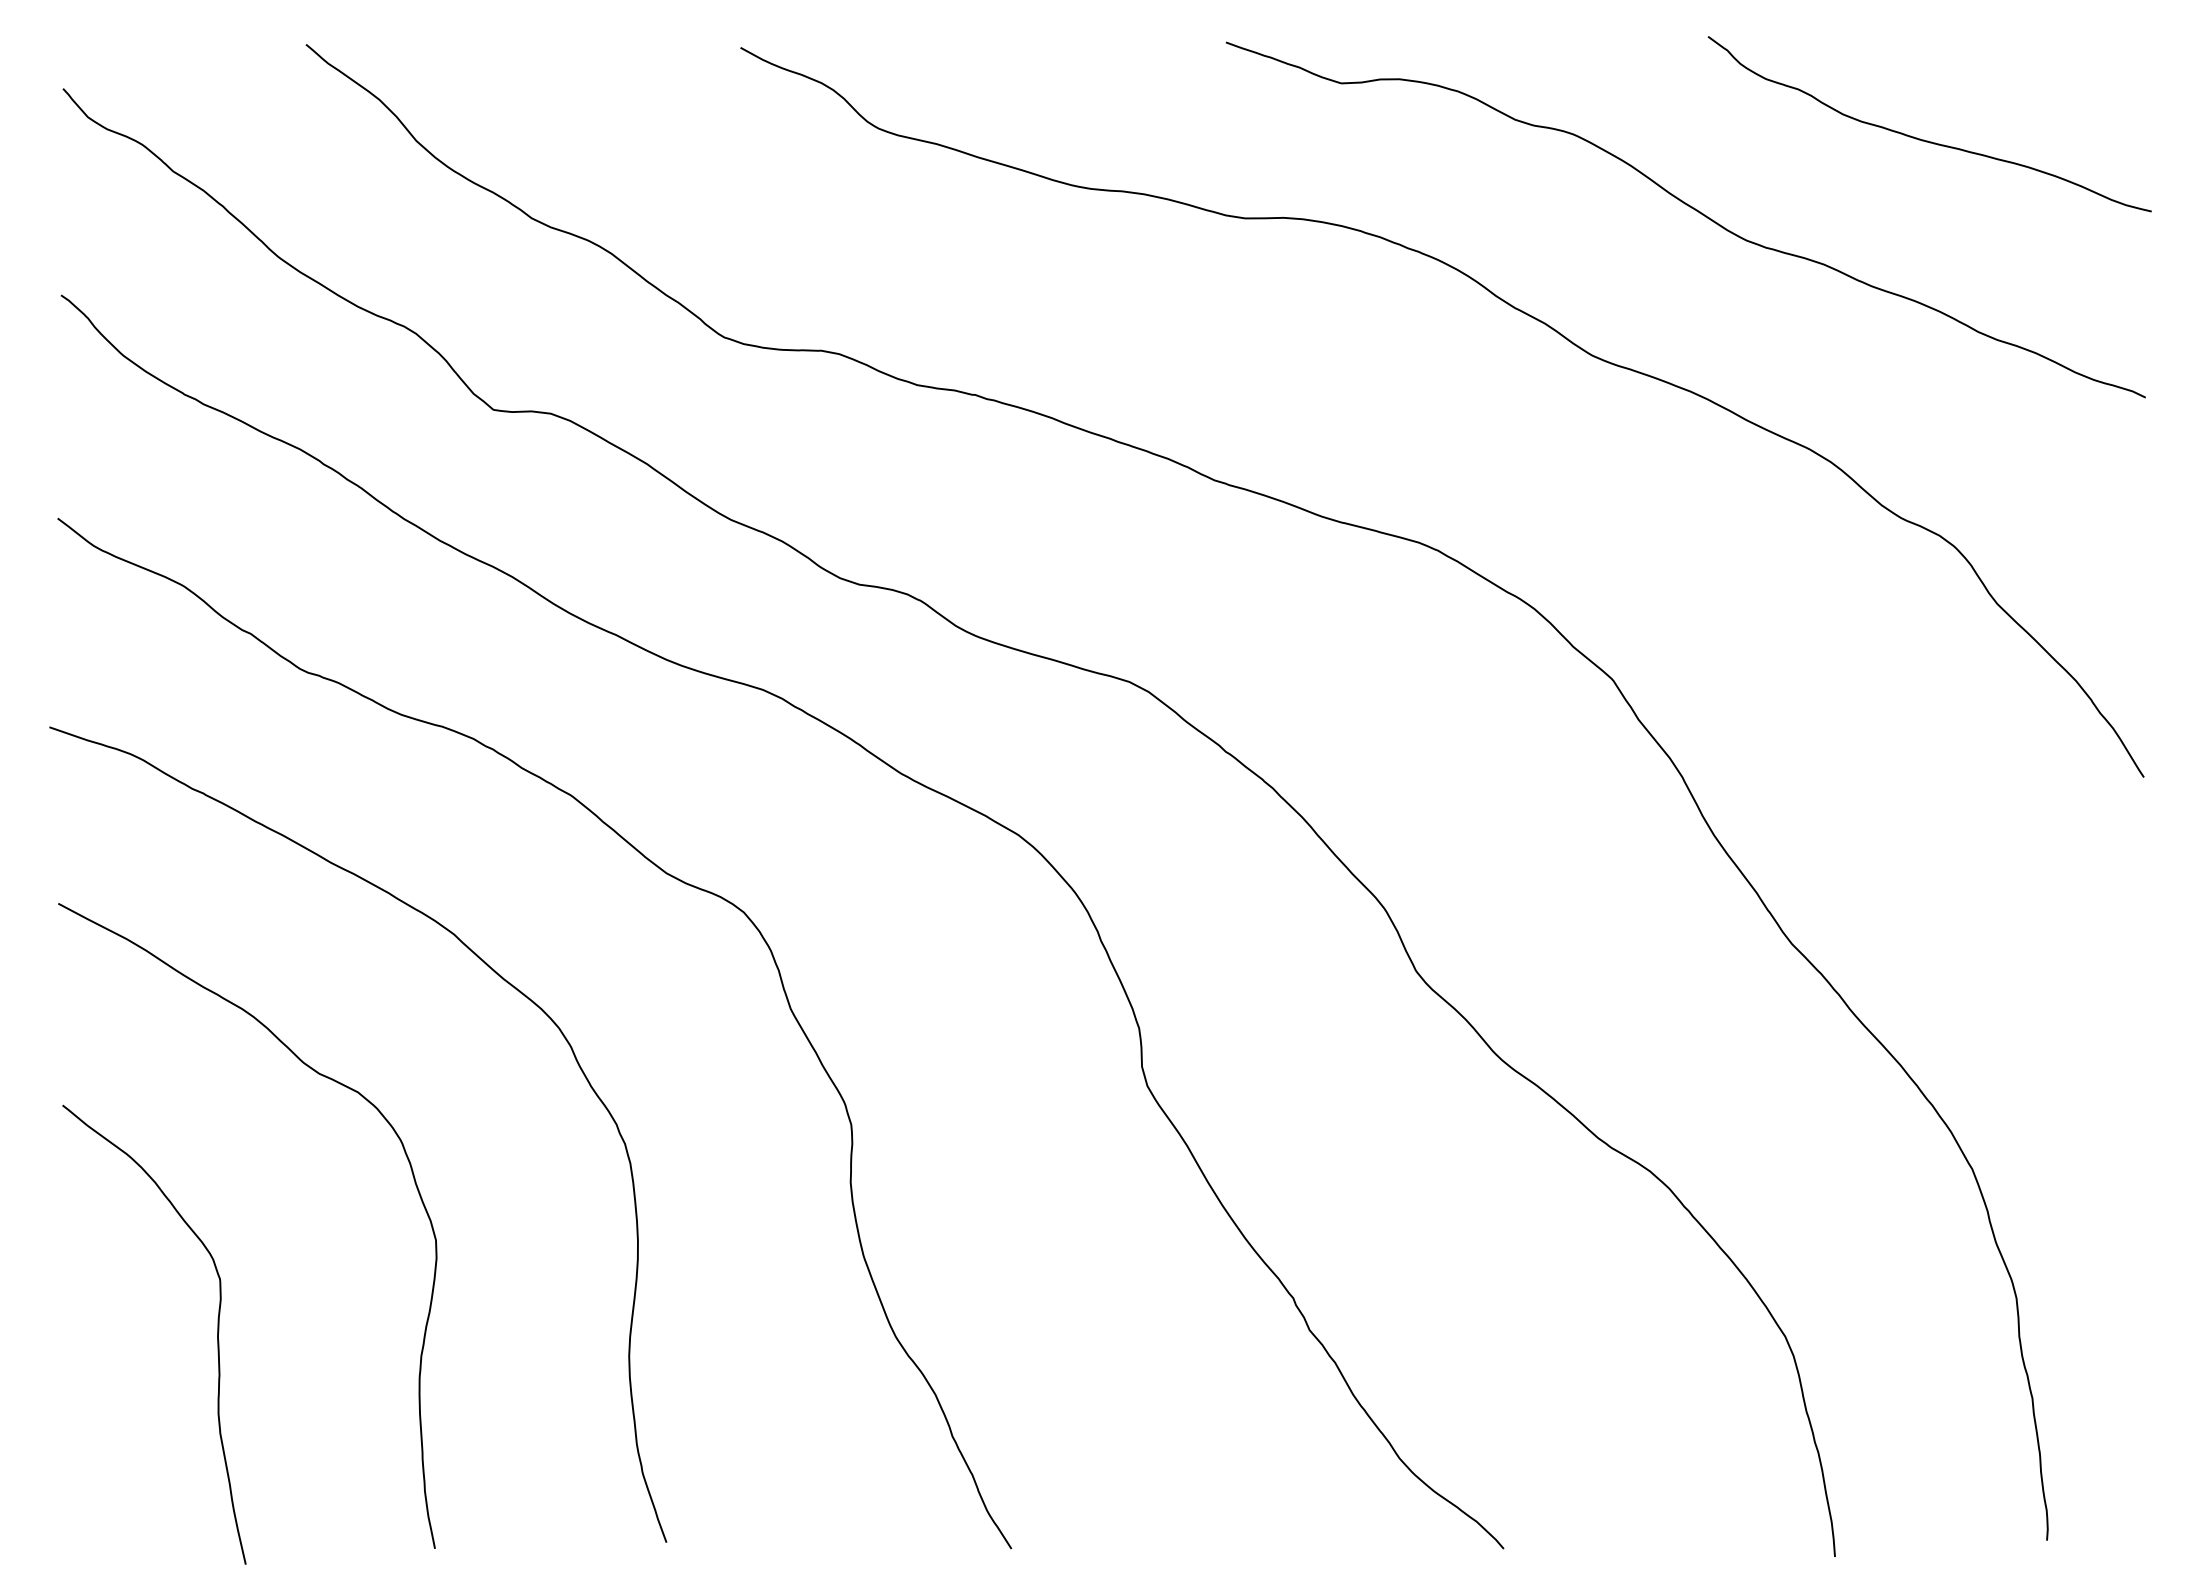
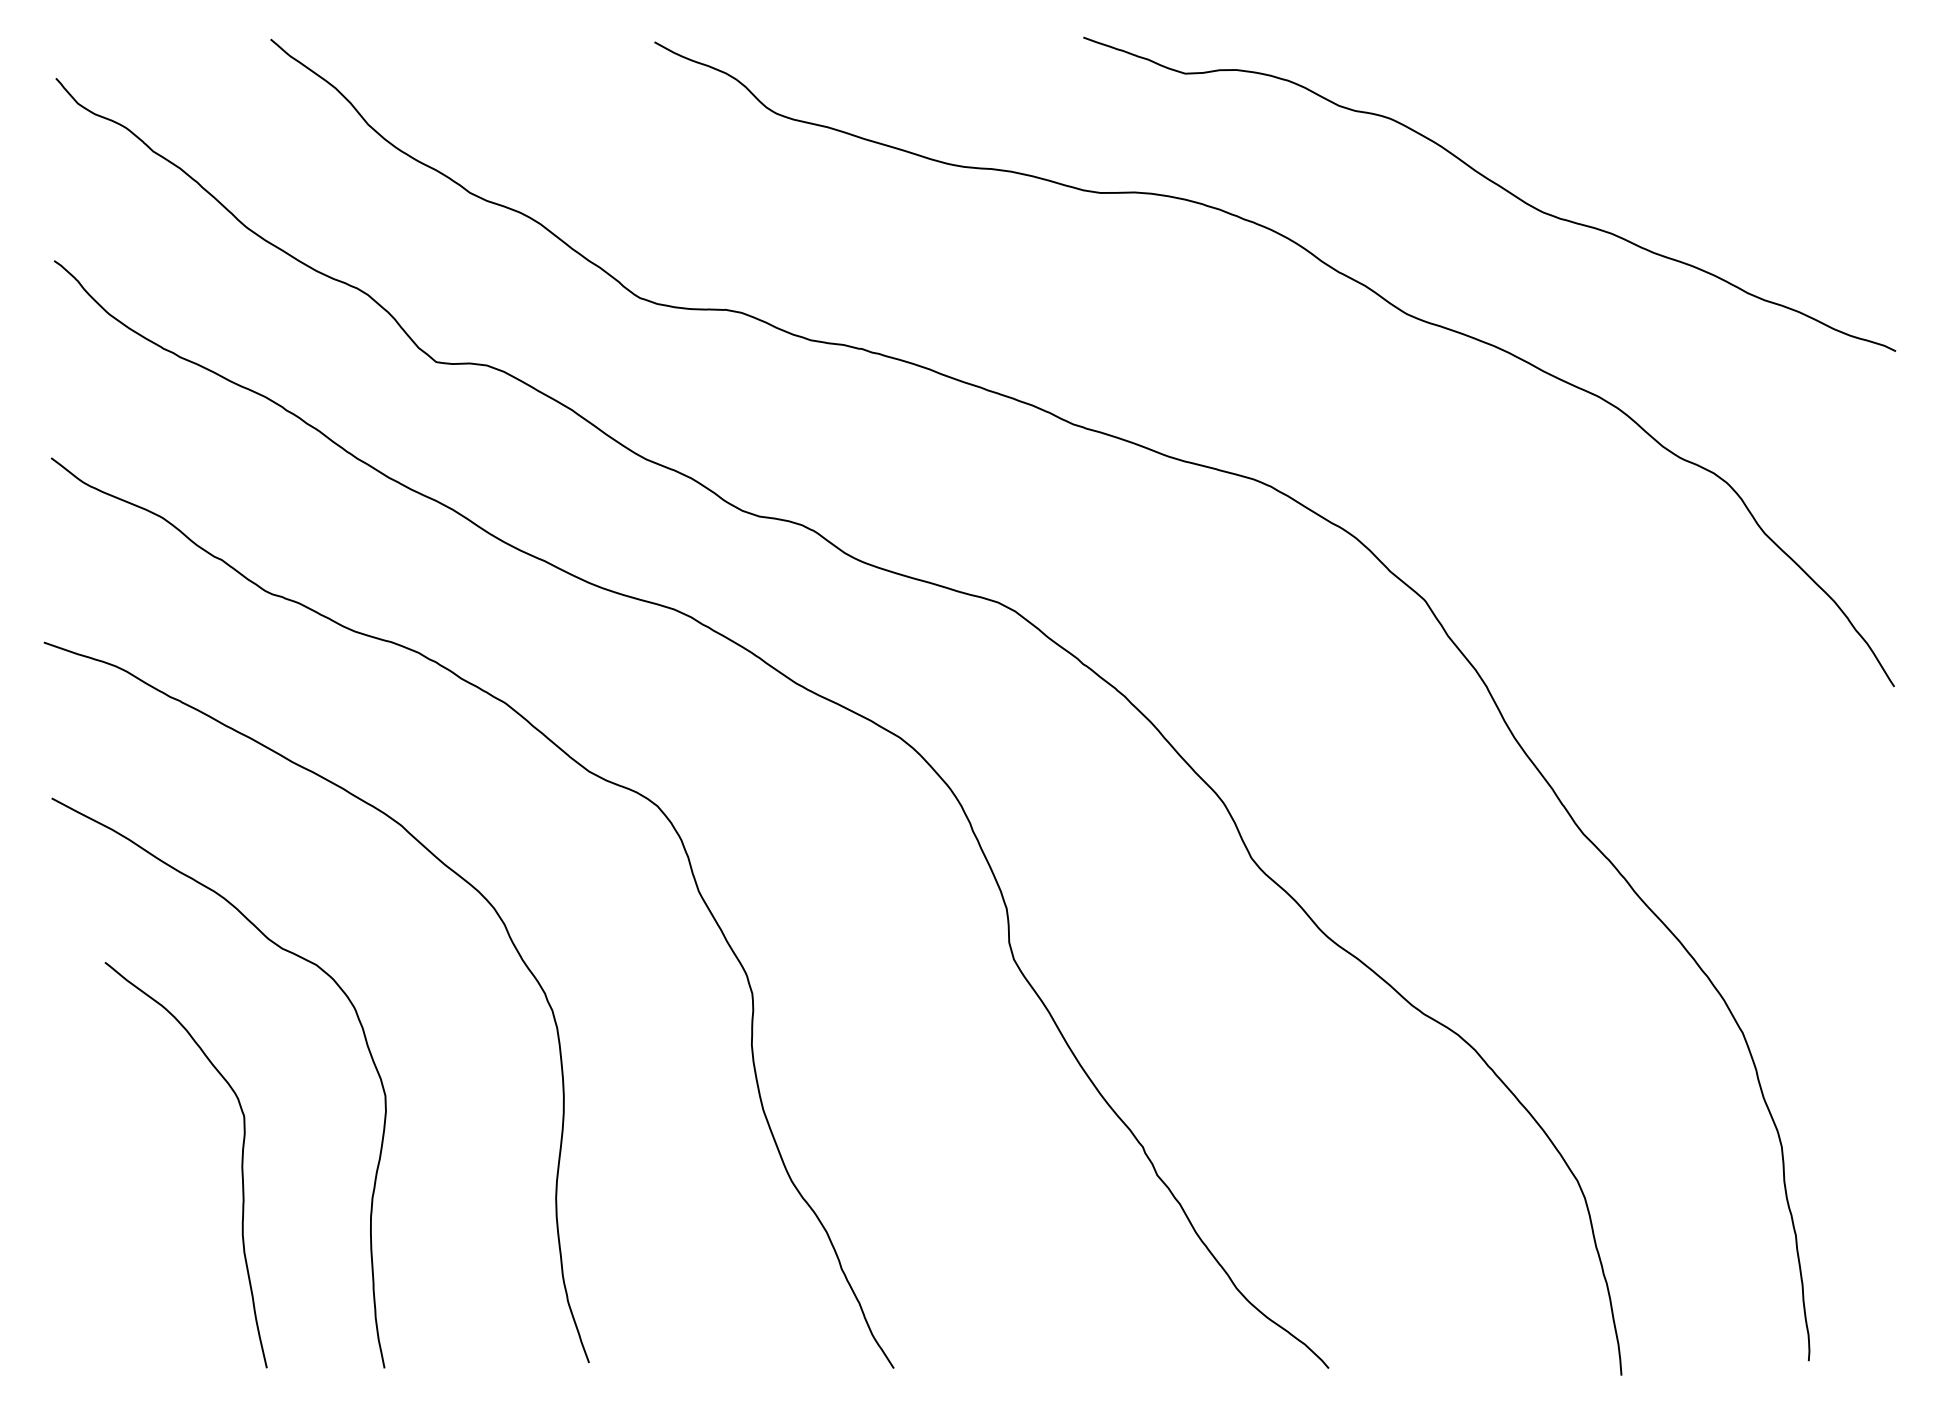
curve: (1924, 139) -> (1700, 123), removed
curve: (217, 1334) -> (241, 1164), moved

